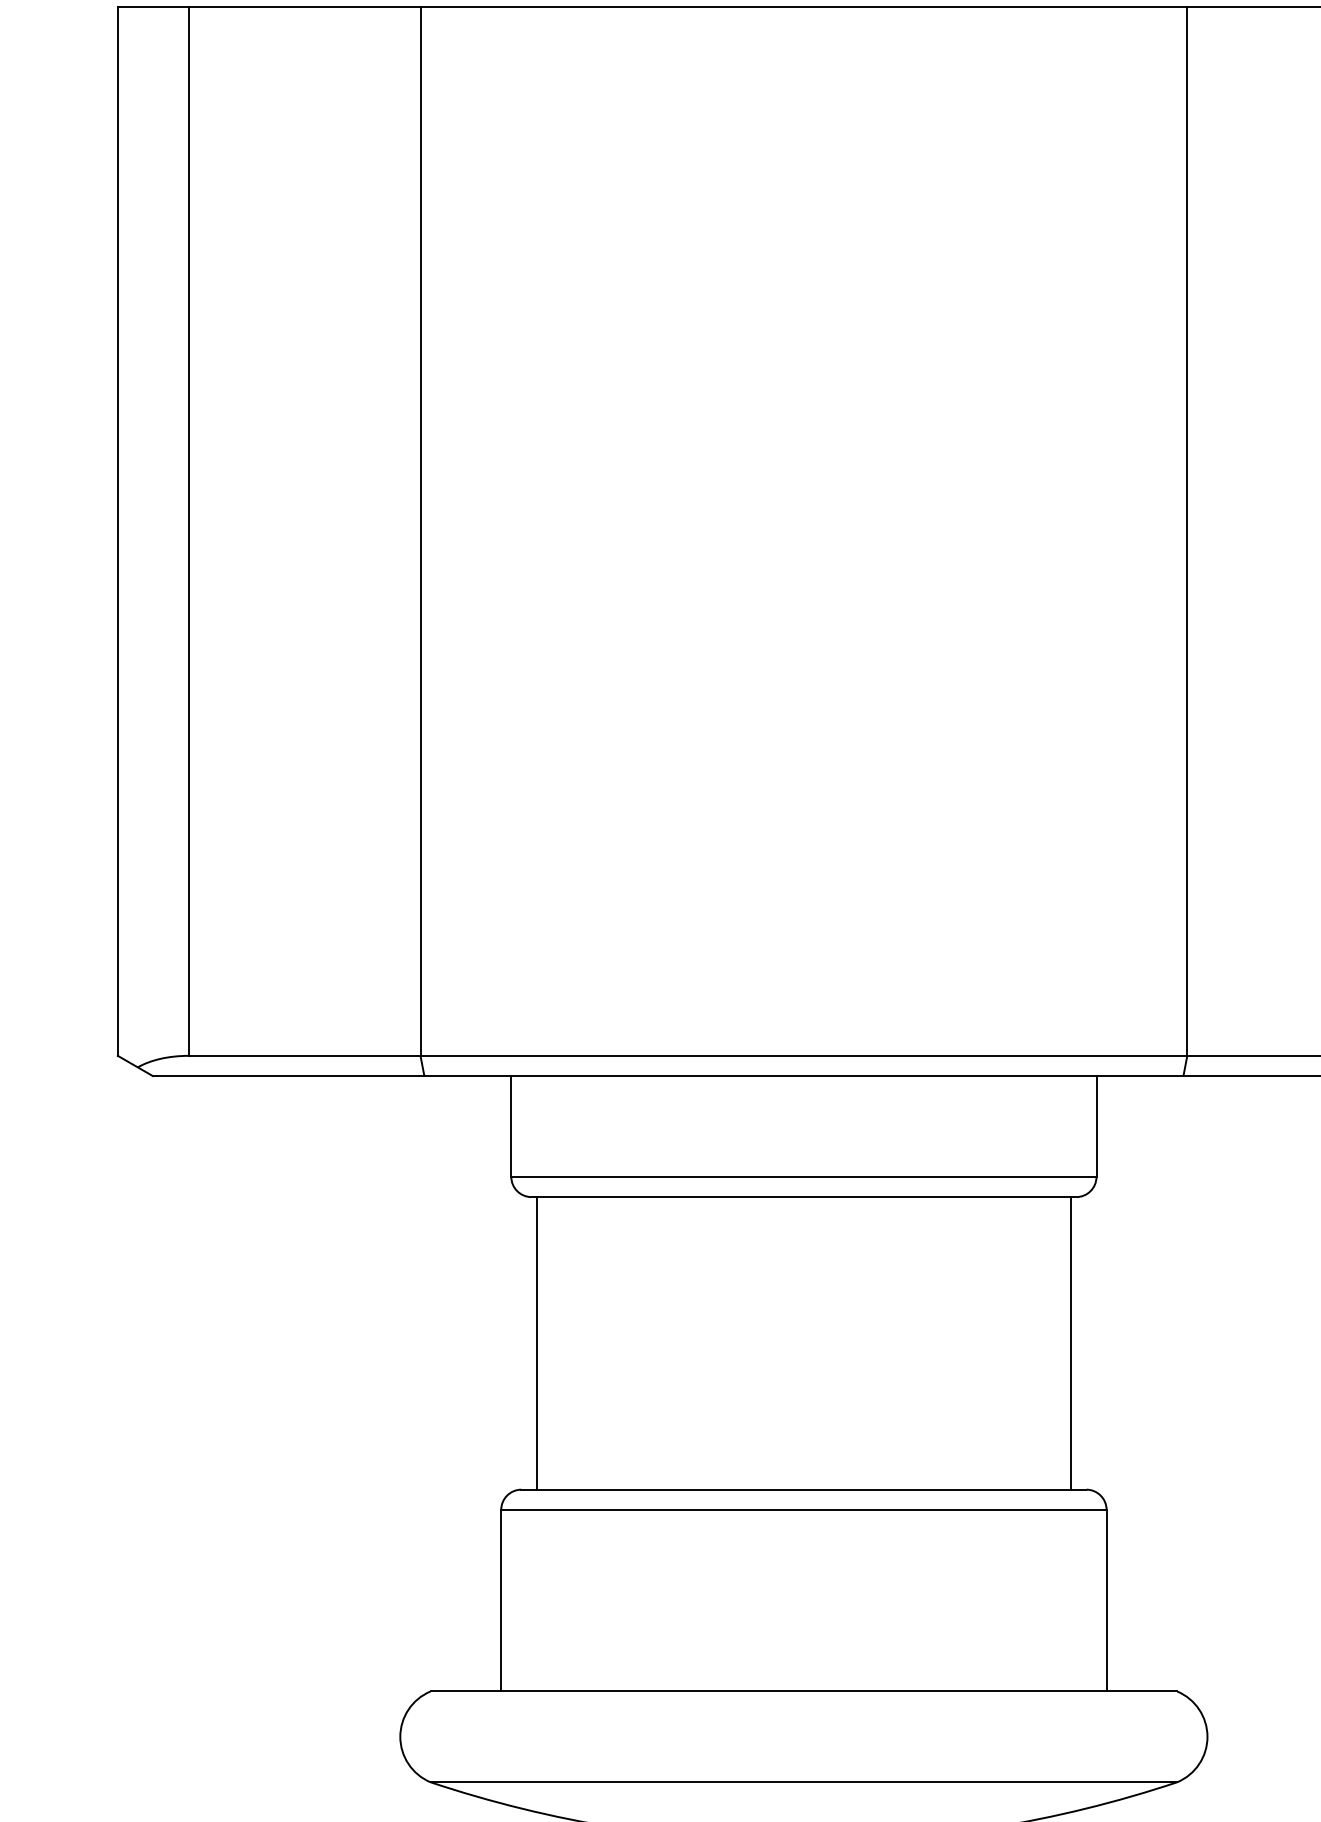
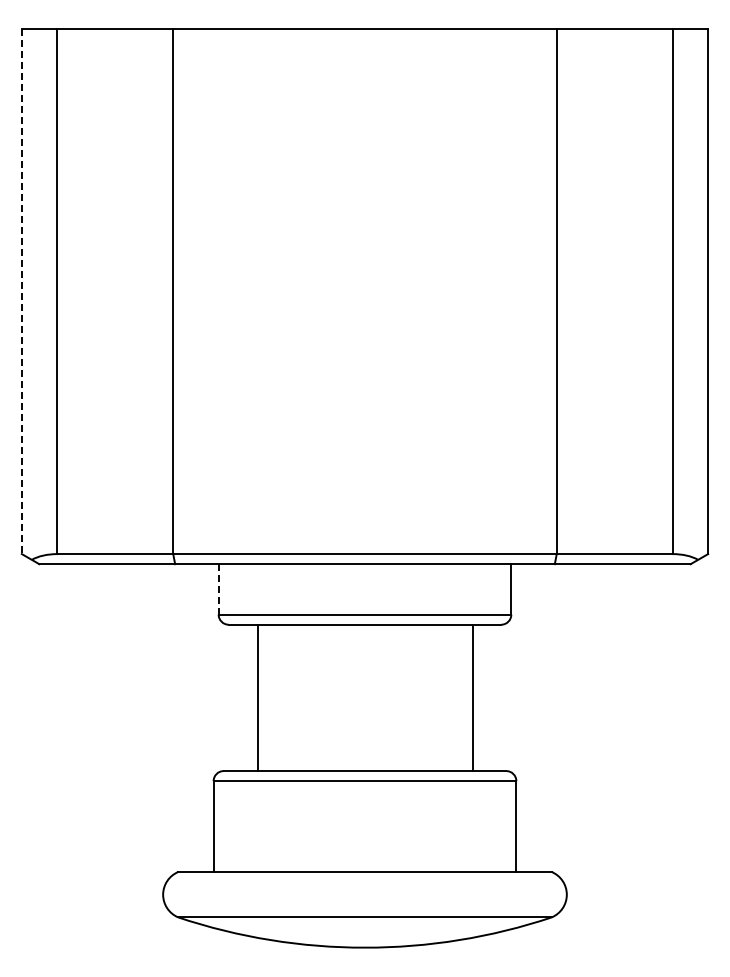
line: (117, 532) -> (21, 292), solid -> dashed
line: (511, 1126) -> (218, 589), solid -> dashed
line: (536, 1342) -> (258, 697), moved
line: (1070, 1342) -> (472, 697), moved

